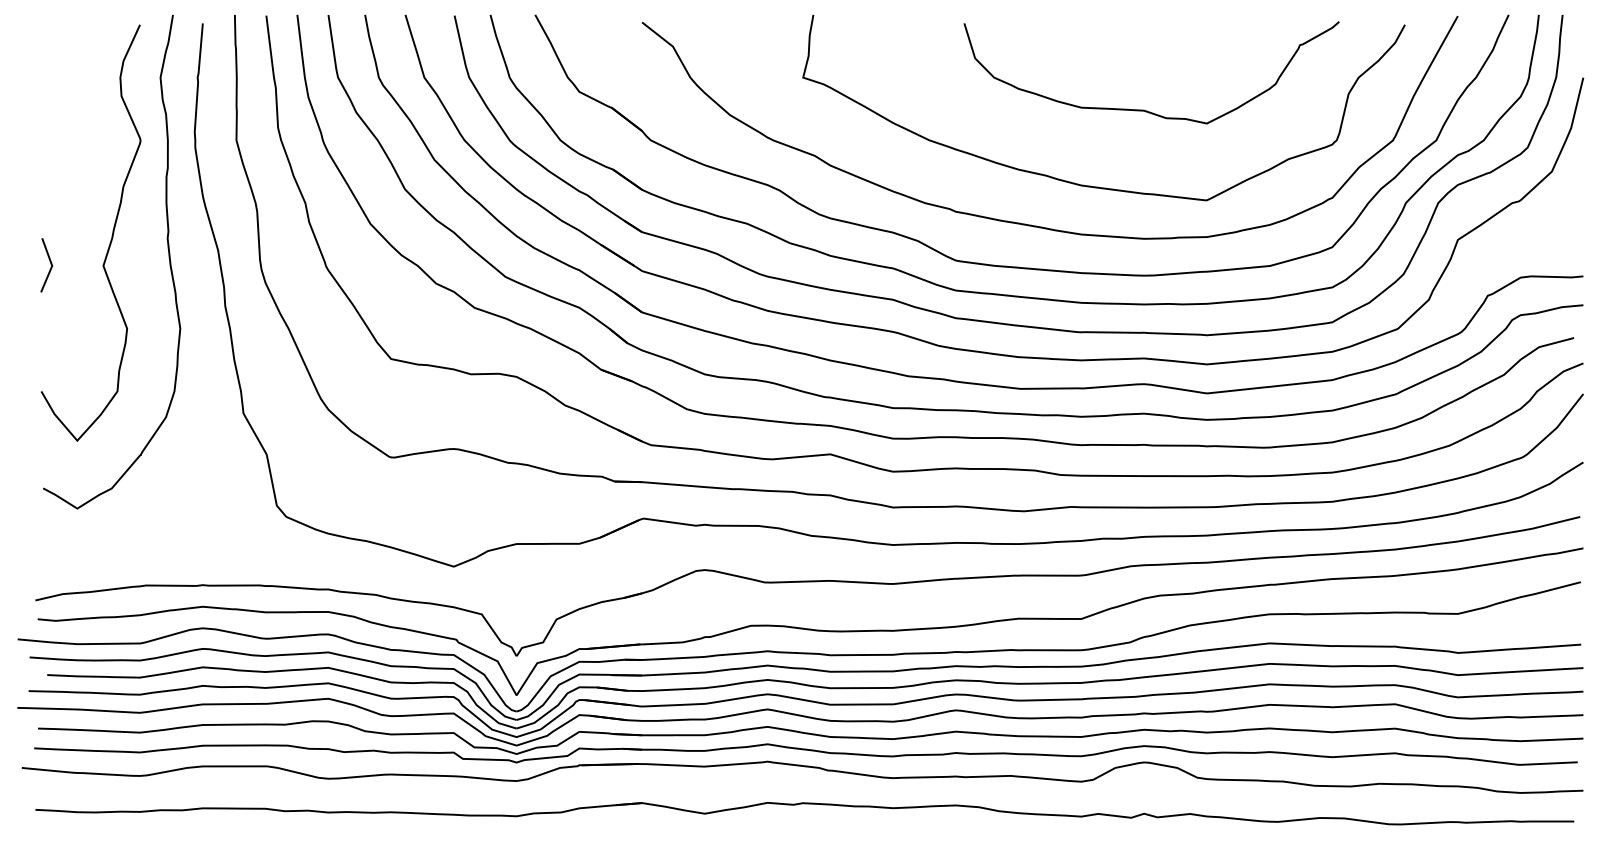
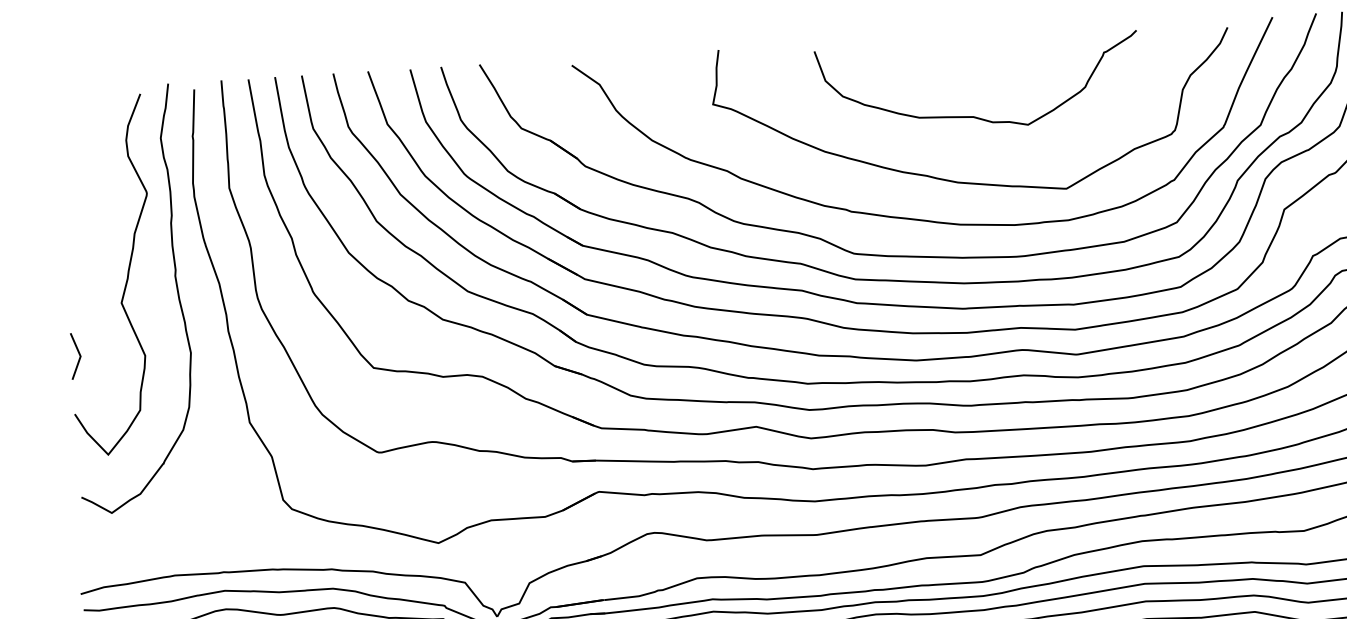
curve: (1144, 109) -> (973, 115), moved
line: (50, 264) -> (79, 355), moved

